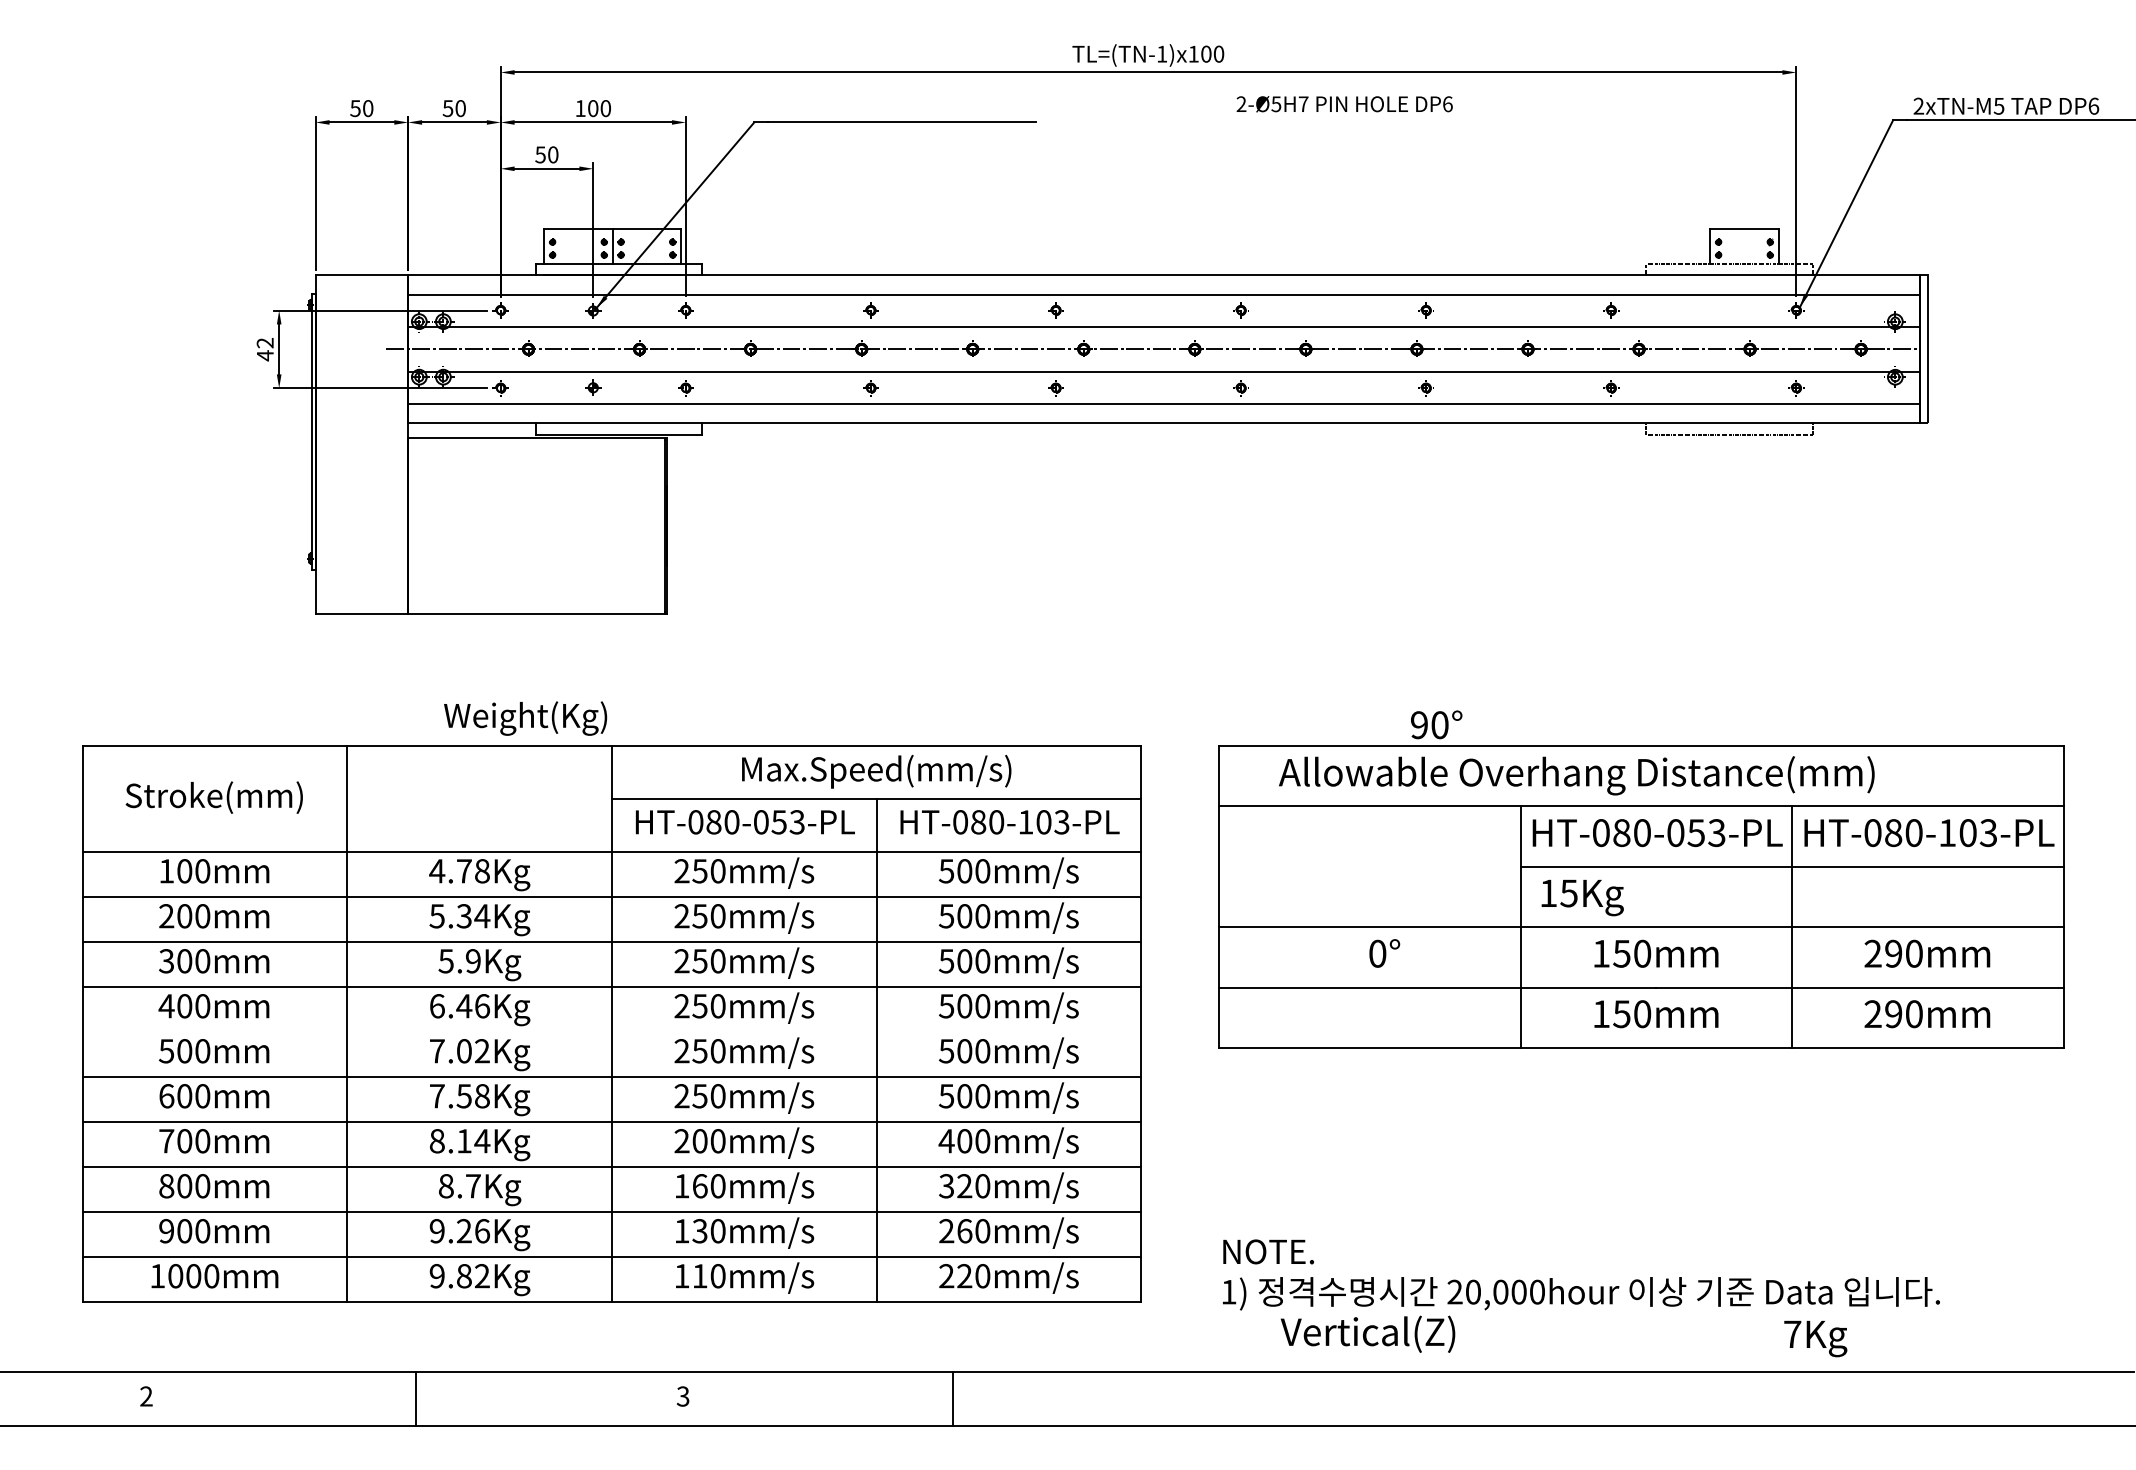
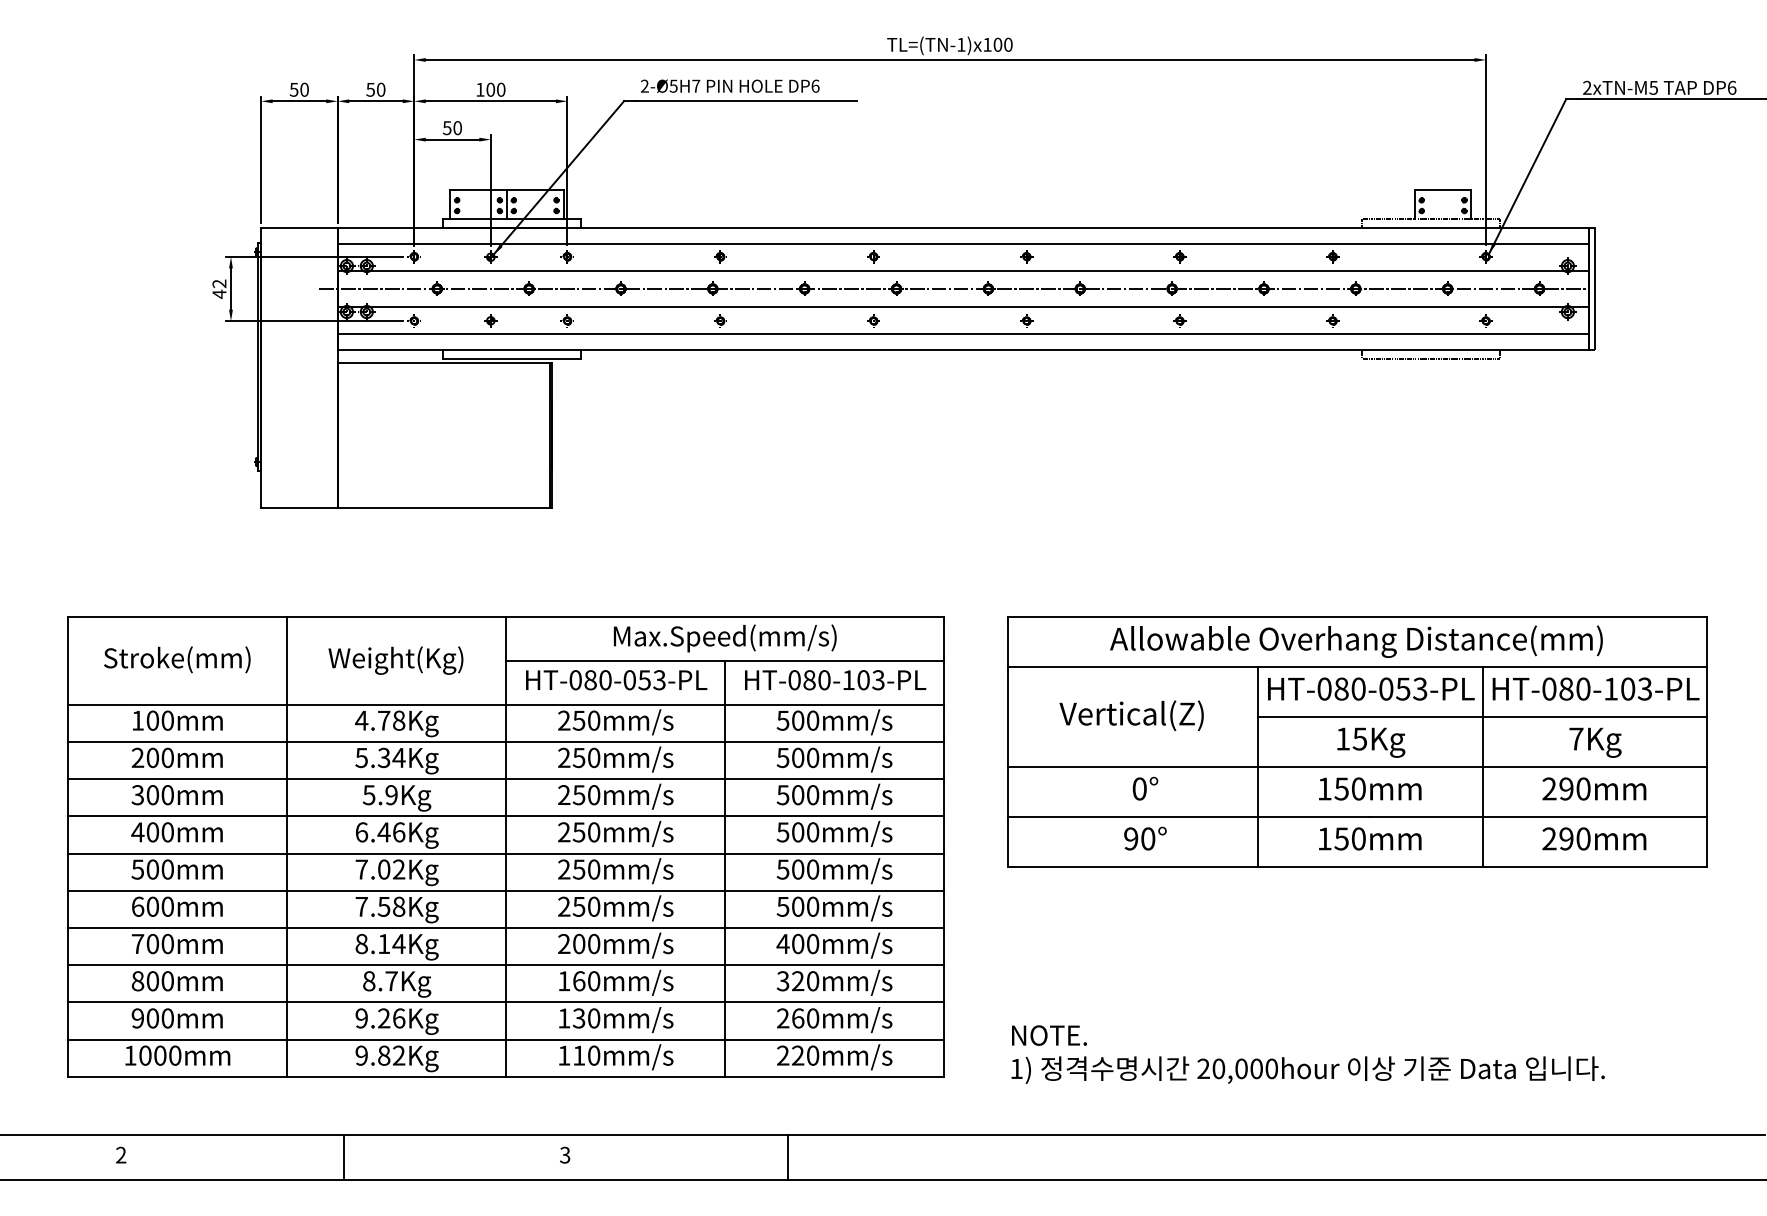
text: (1344, 104) -> (730, 86), moved
text: (525, 718) -> (395, 660), moved
text: (1436, 724) -> (1145, 838), moved
text: (1576, 775) -> (1356, 641), moved
text: (1582, 897) -> (1371, 742), moved
line: (611, 1031) -> (505, 853), added
text: (1367, 1333) -> (1131, 715), moved
text: (1815, 1338) -> (1595, 742), moved

